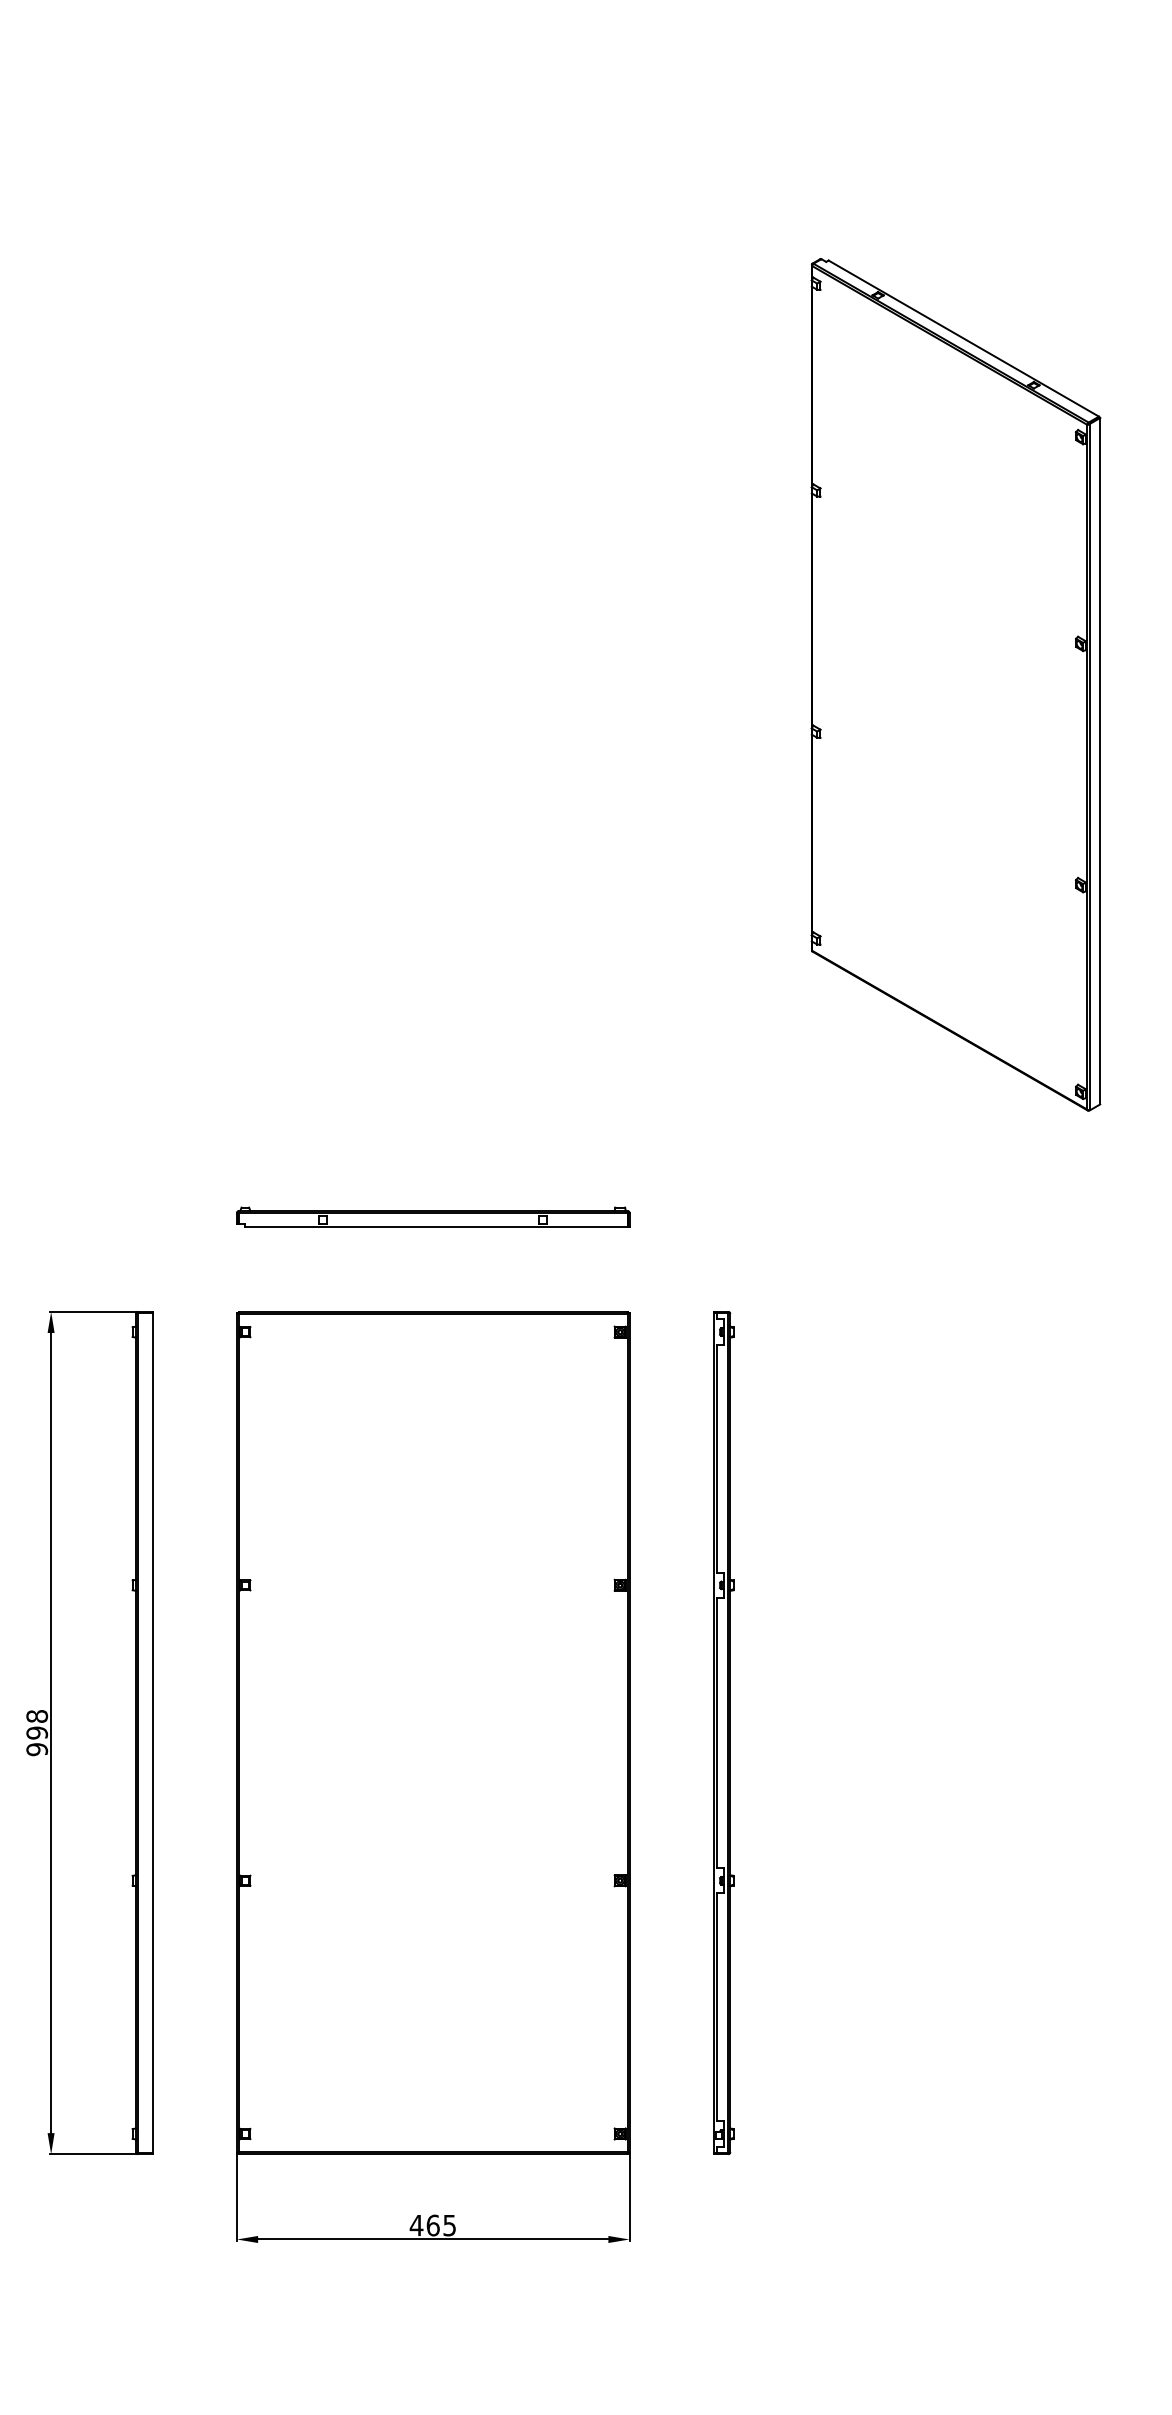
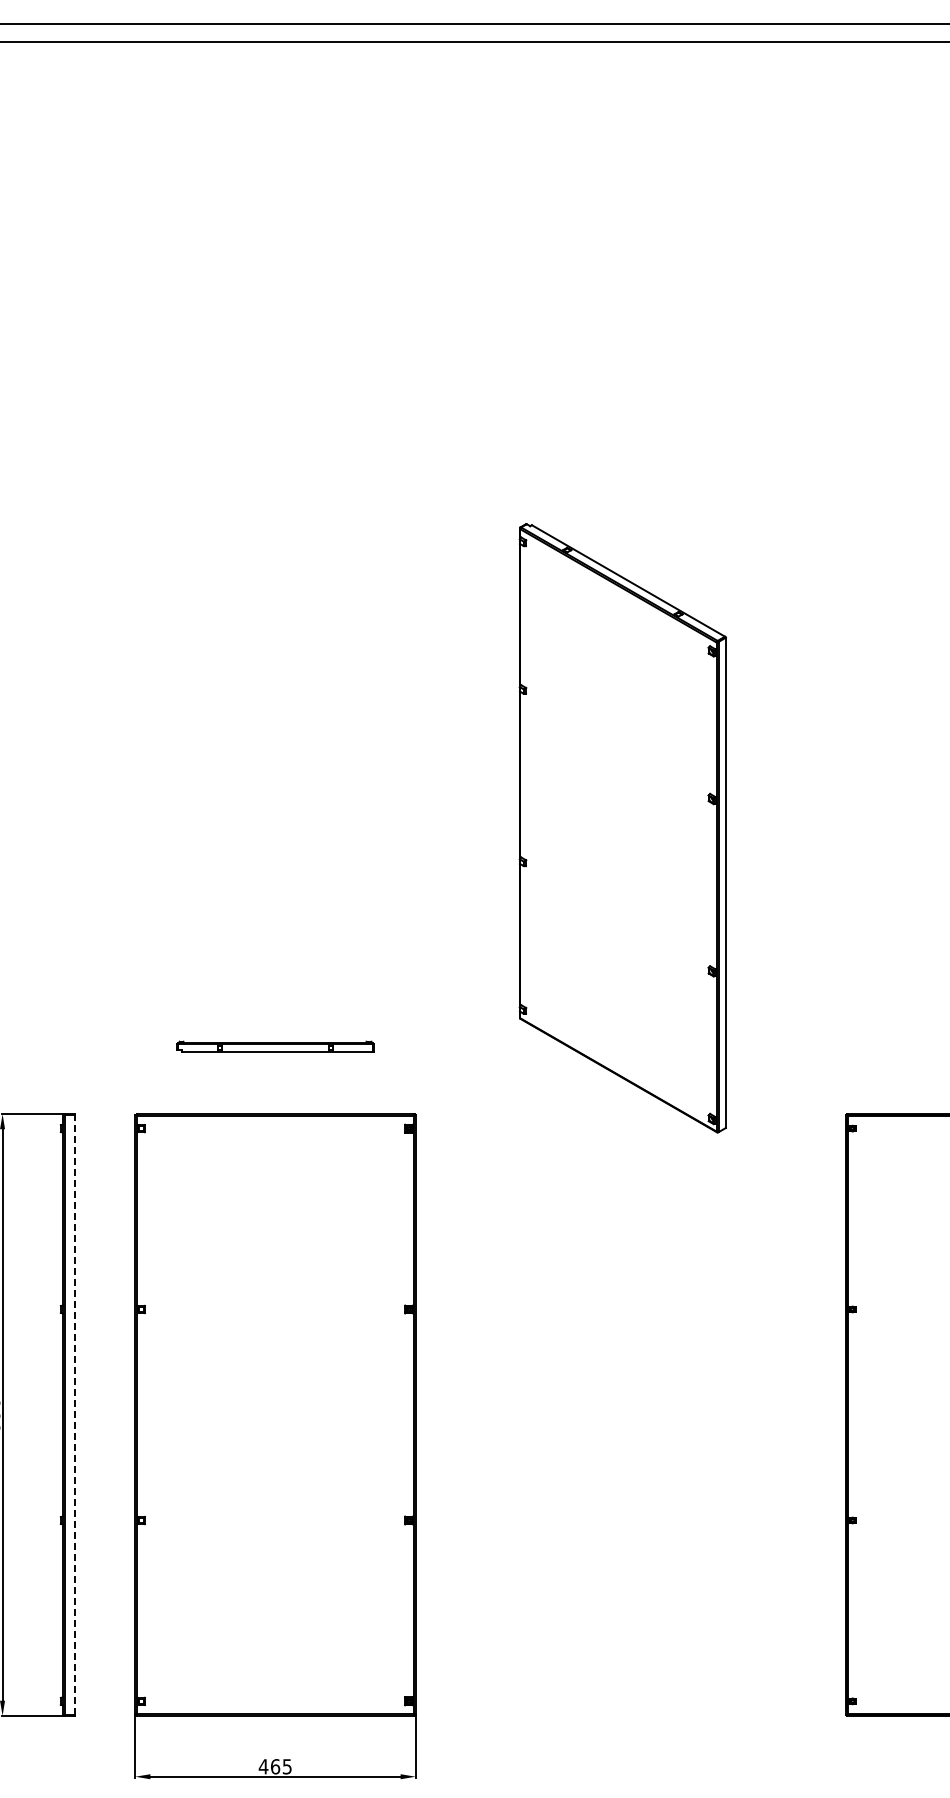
part: (955, 685) -> (622, 828), moved
part: (433, 1217) -> (275, 1046), size x0.7
line: (153, 1732) -> (75, 1414), solid -> dashed
part: (724, 1732) -> (483, 1414), removed

